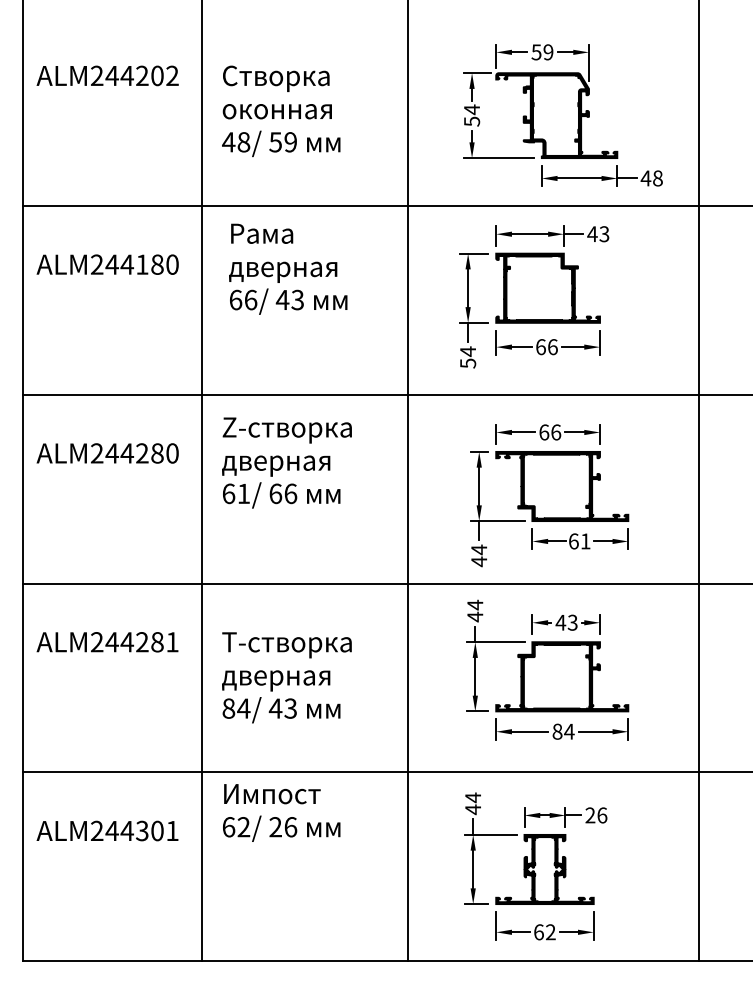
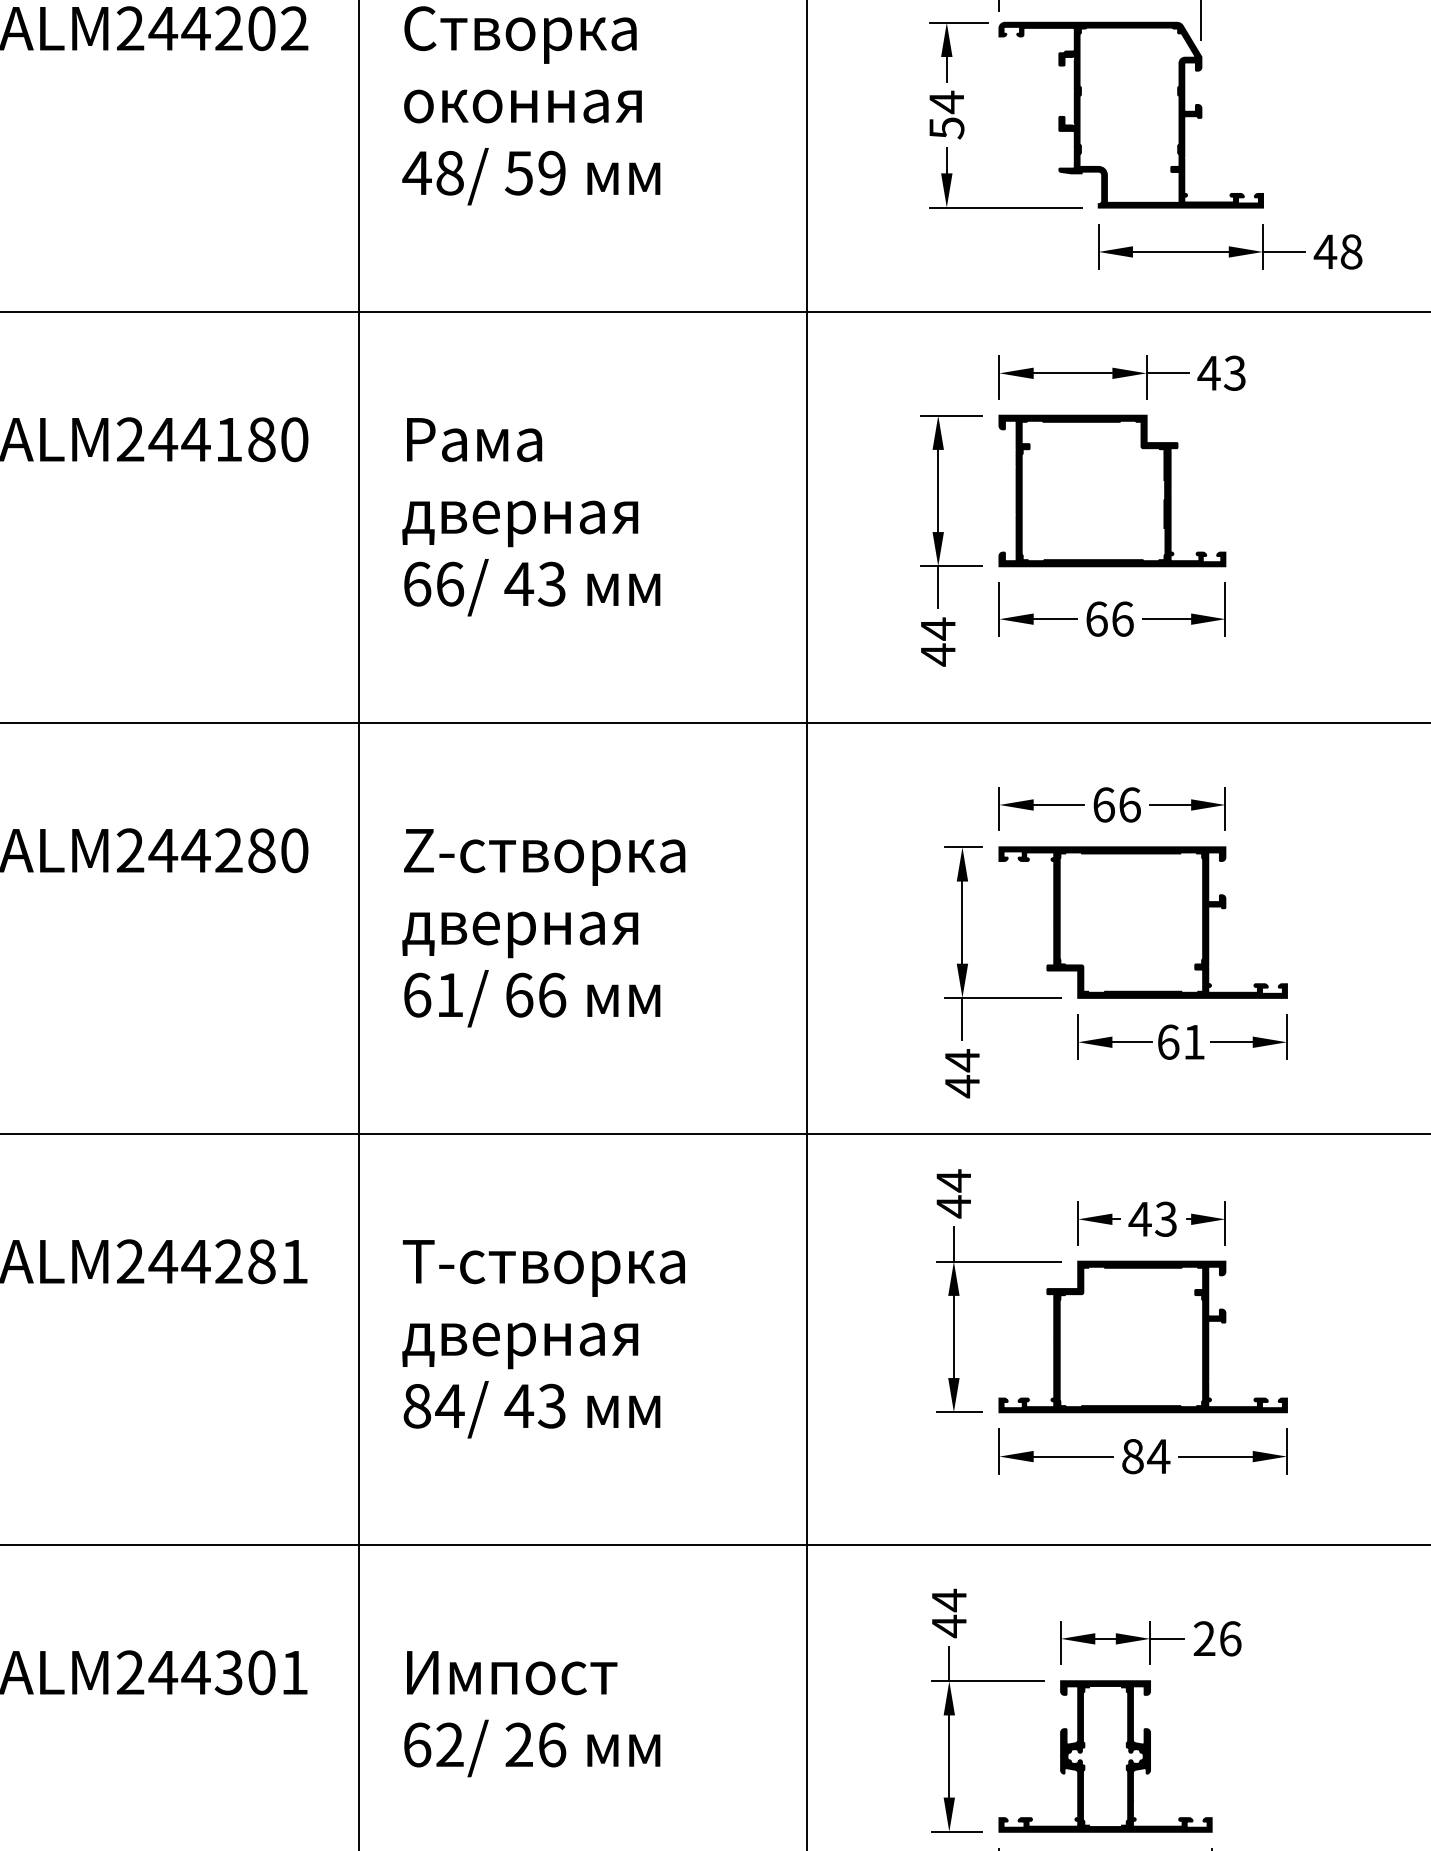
text: (288, 268) -> (531, 515), moved
text: (468, 363) -> (939, 654), 54 -> 44
text: (286, 462) -> (542, 926), moved
text: (281, 812) -> (531, 1712), moved

